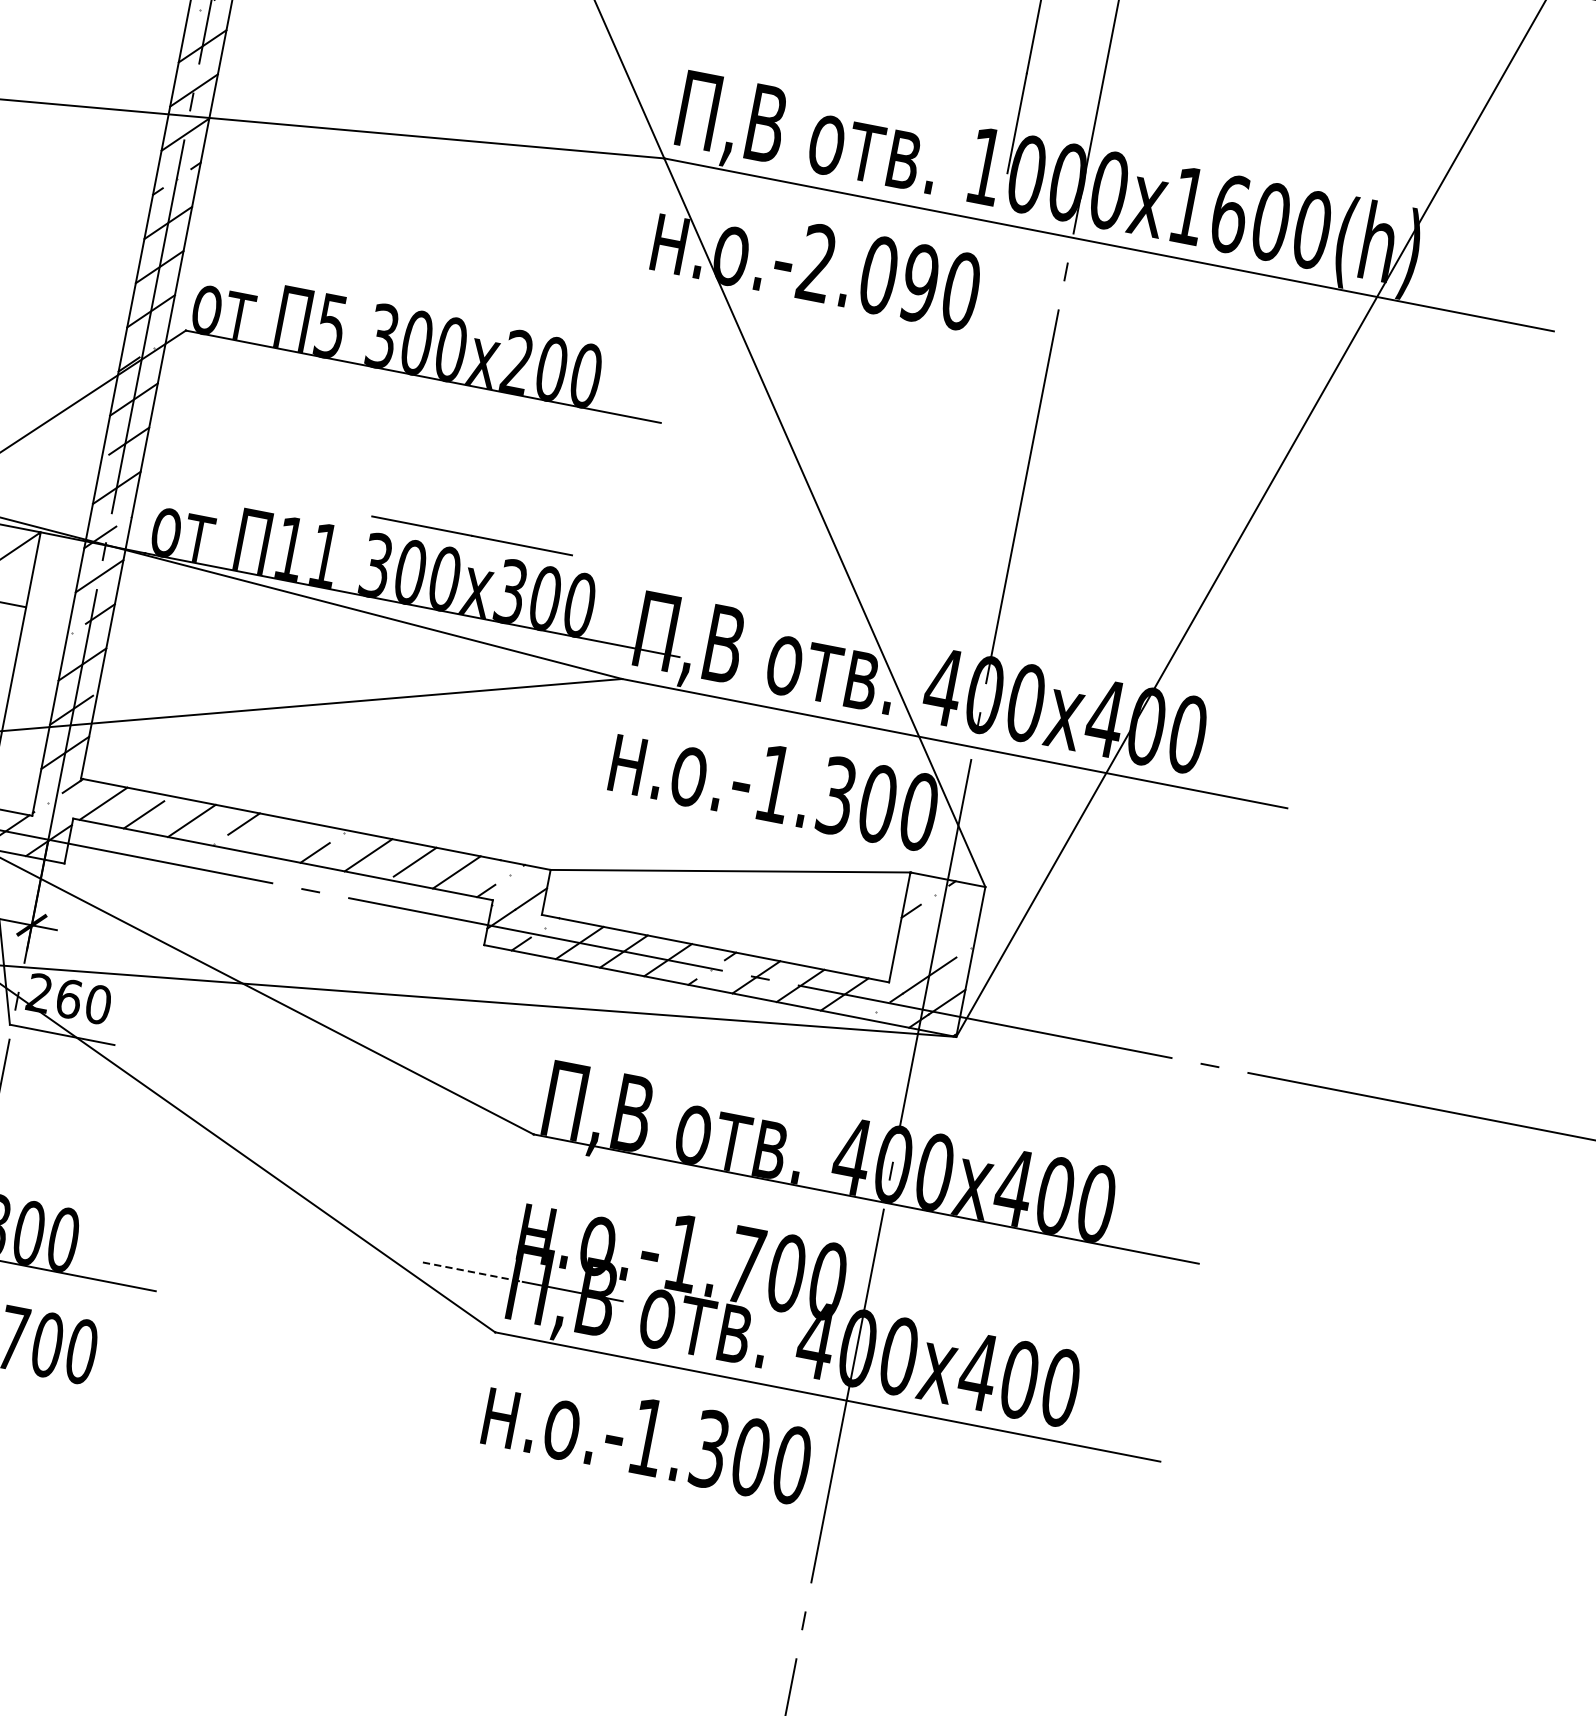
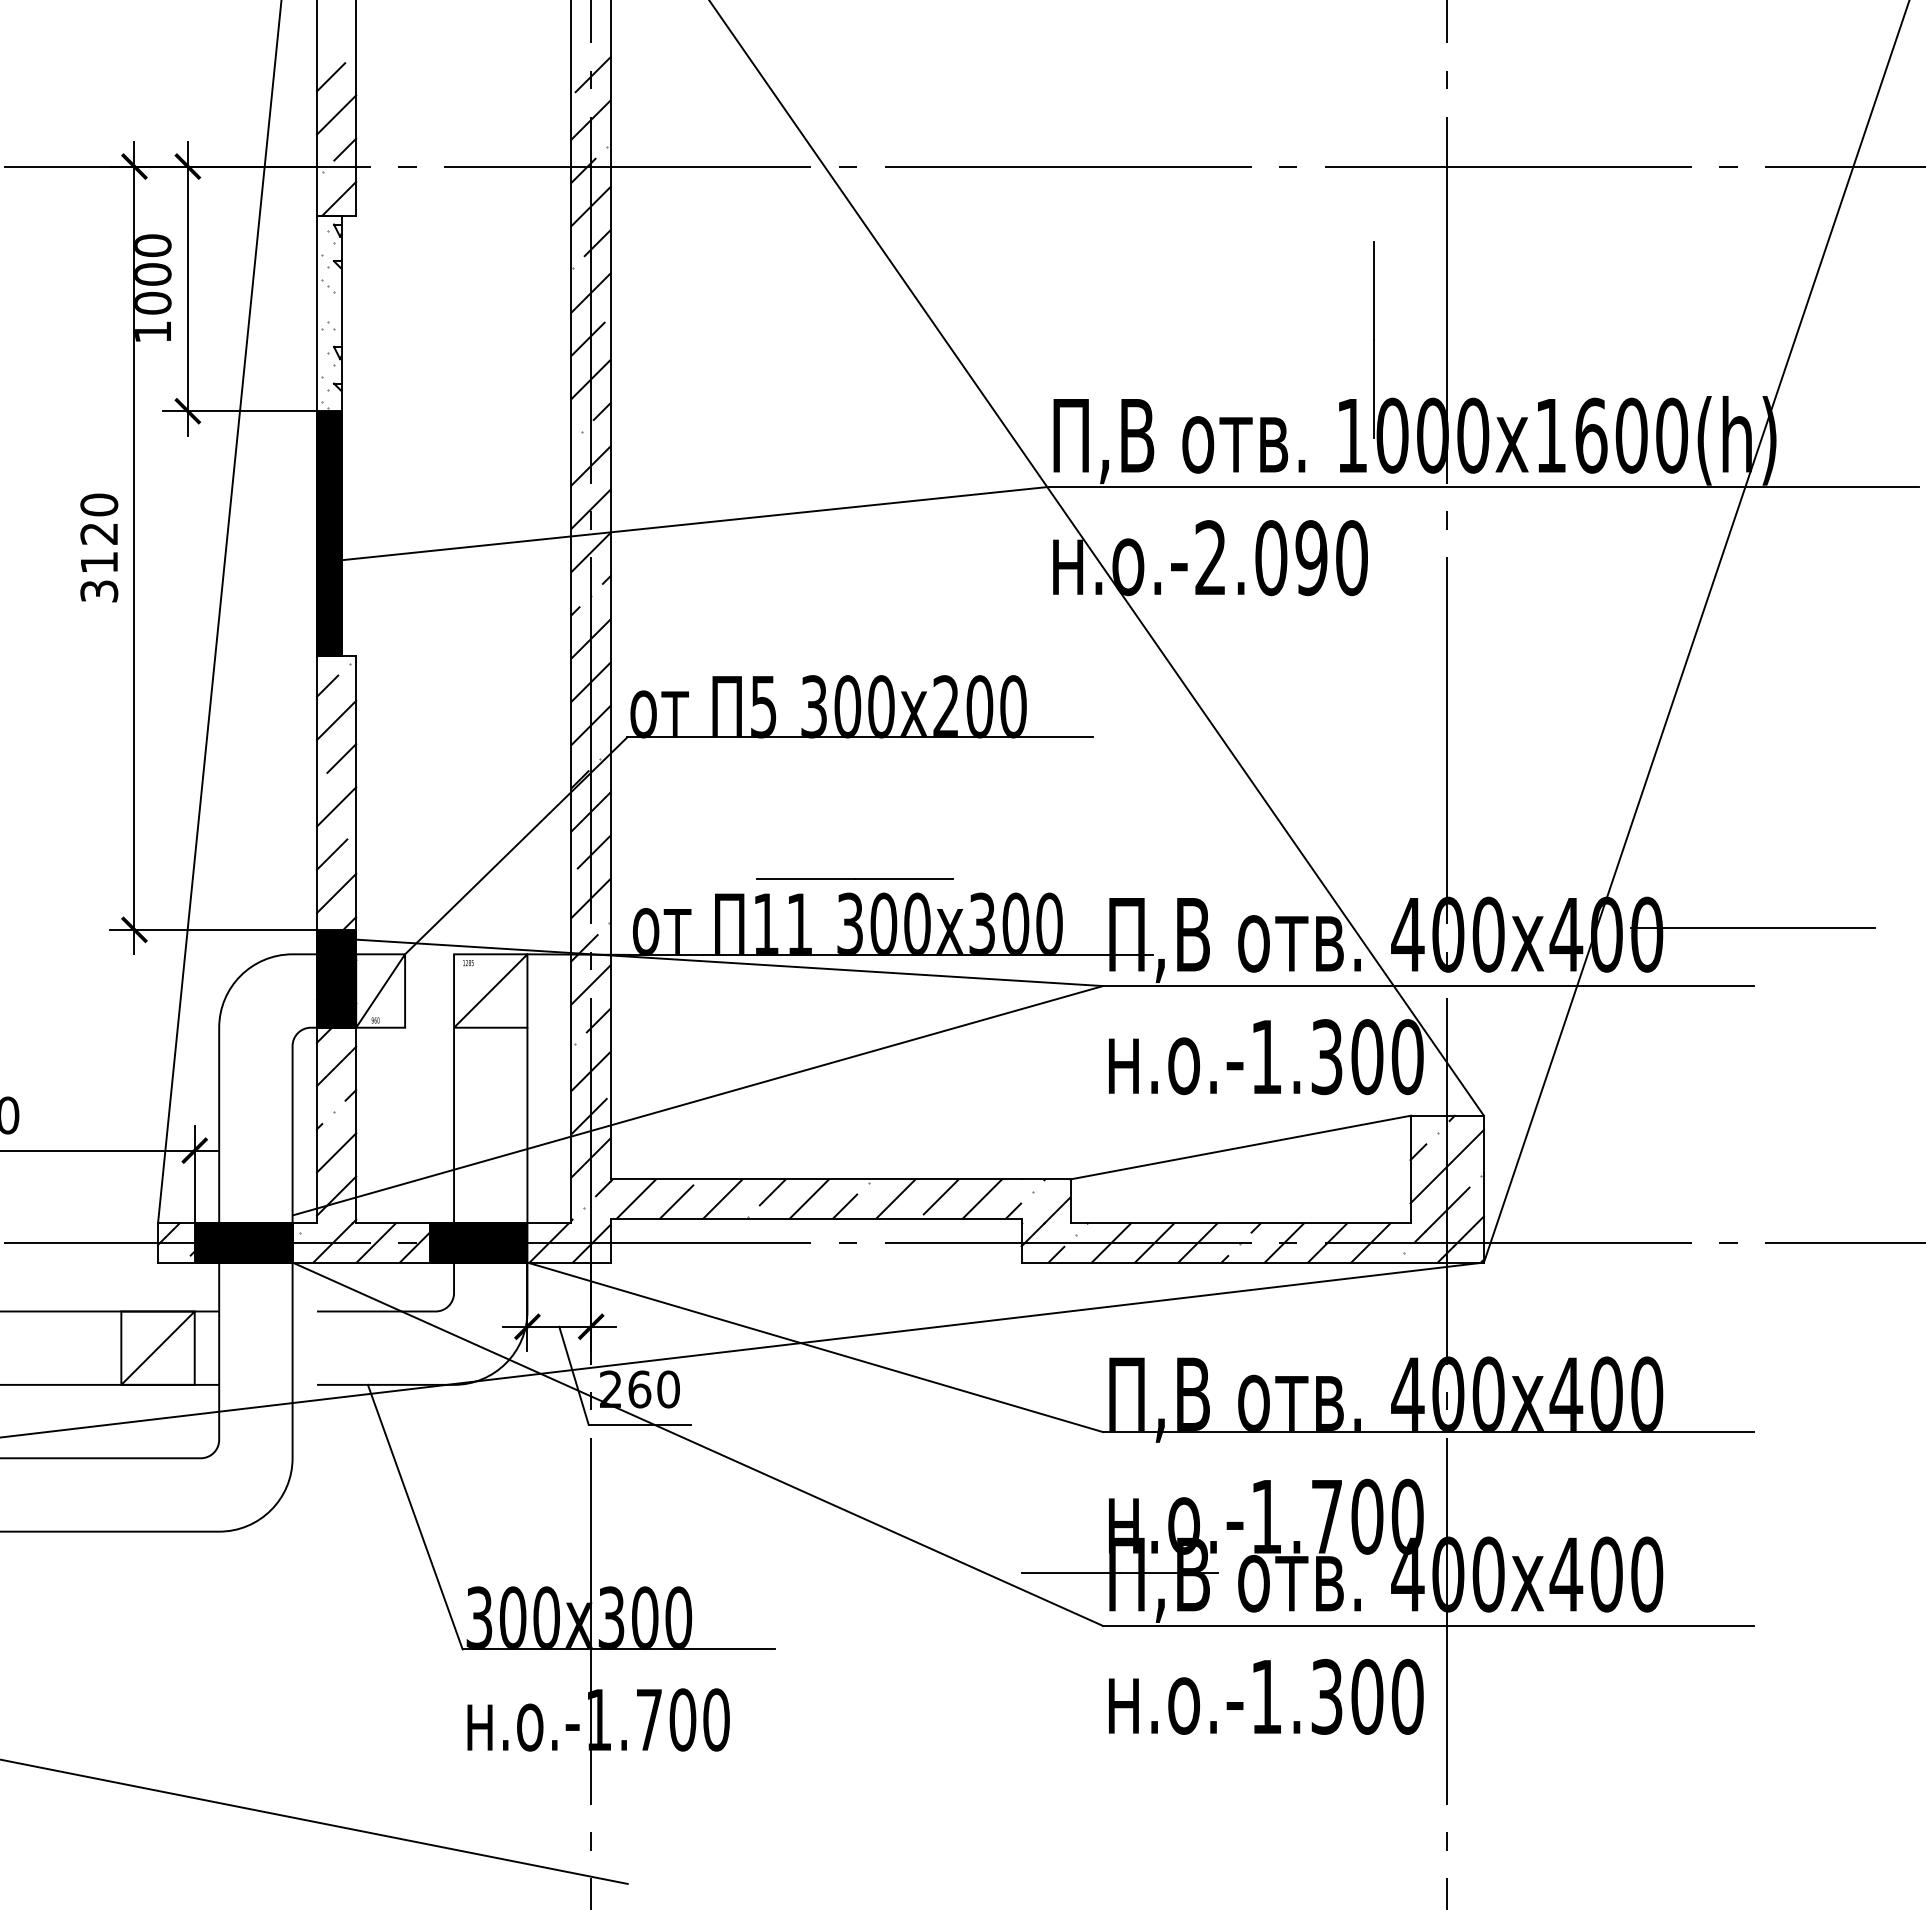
line: (471, 535) -> (854, 878), moved
line: (1296, 749) -> (1752, 928), added
line: (280, 837) -> (809, 1198), added
line: (937, 931) -> (1446, 1166), added
line: (472, 1272) -> (1070, 1573), dashed -> solid

